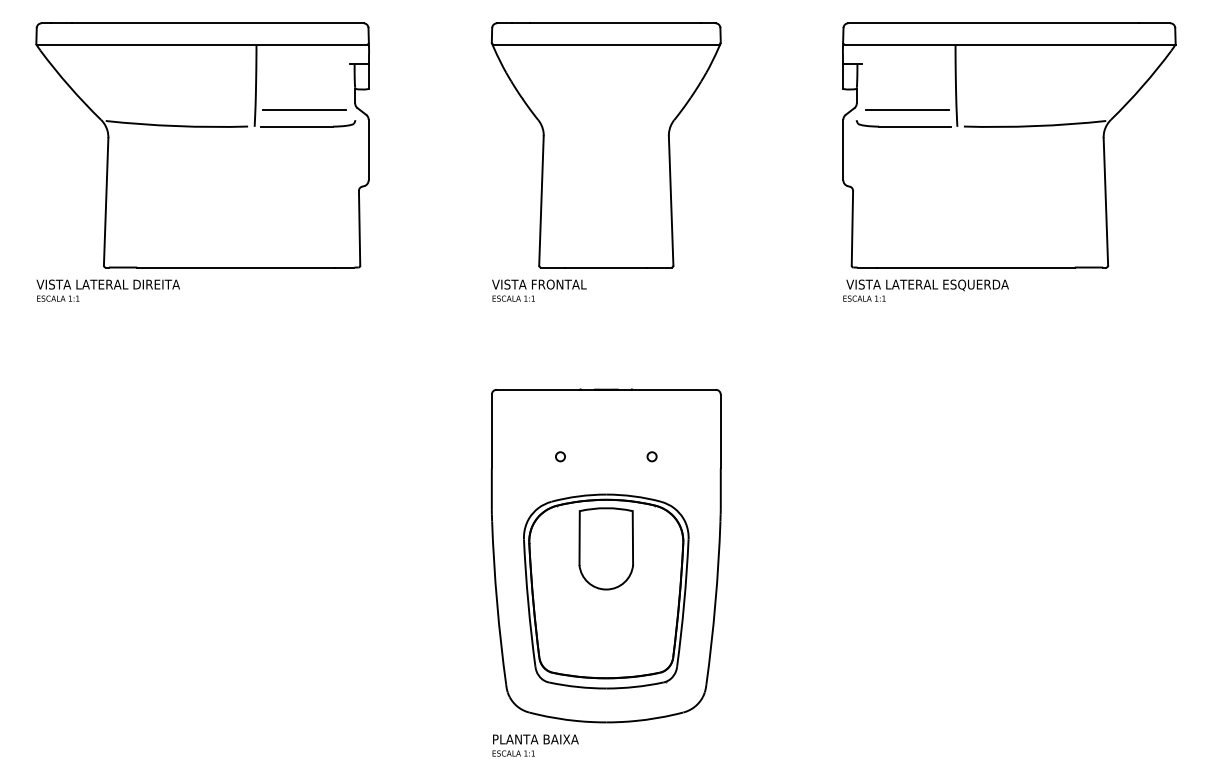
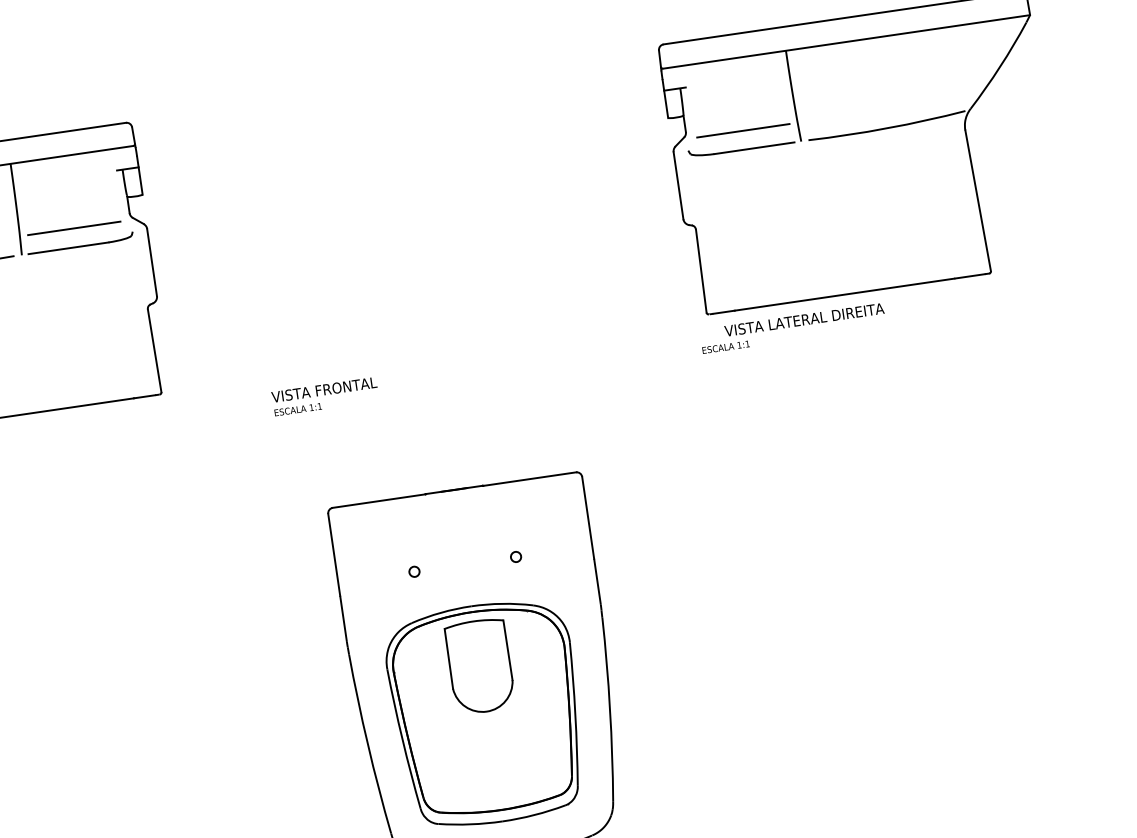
part: (605, 145) -> (414, 219), removed
text: (923, 285) -> (789, 323), VISTA LATERAL ESQUERDA -> VISTA LATERAL DIREITA
text: (539, 290) -> (325, 396), moved

